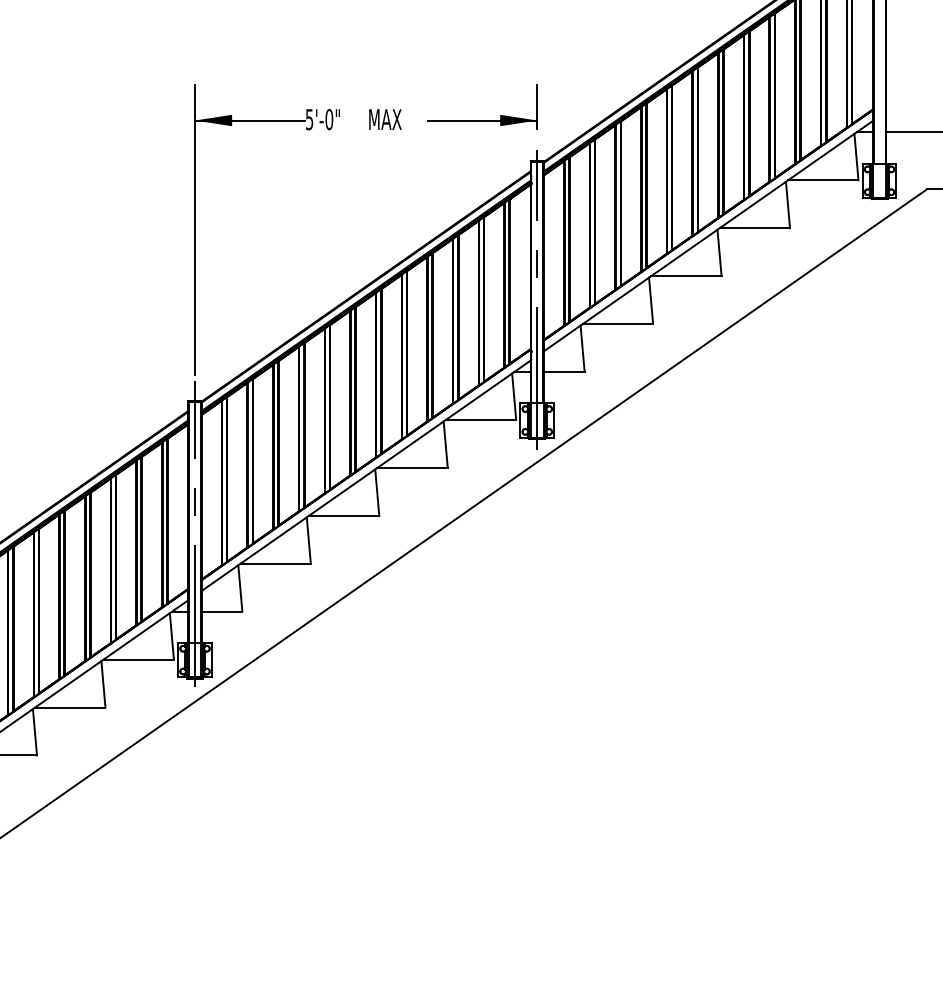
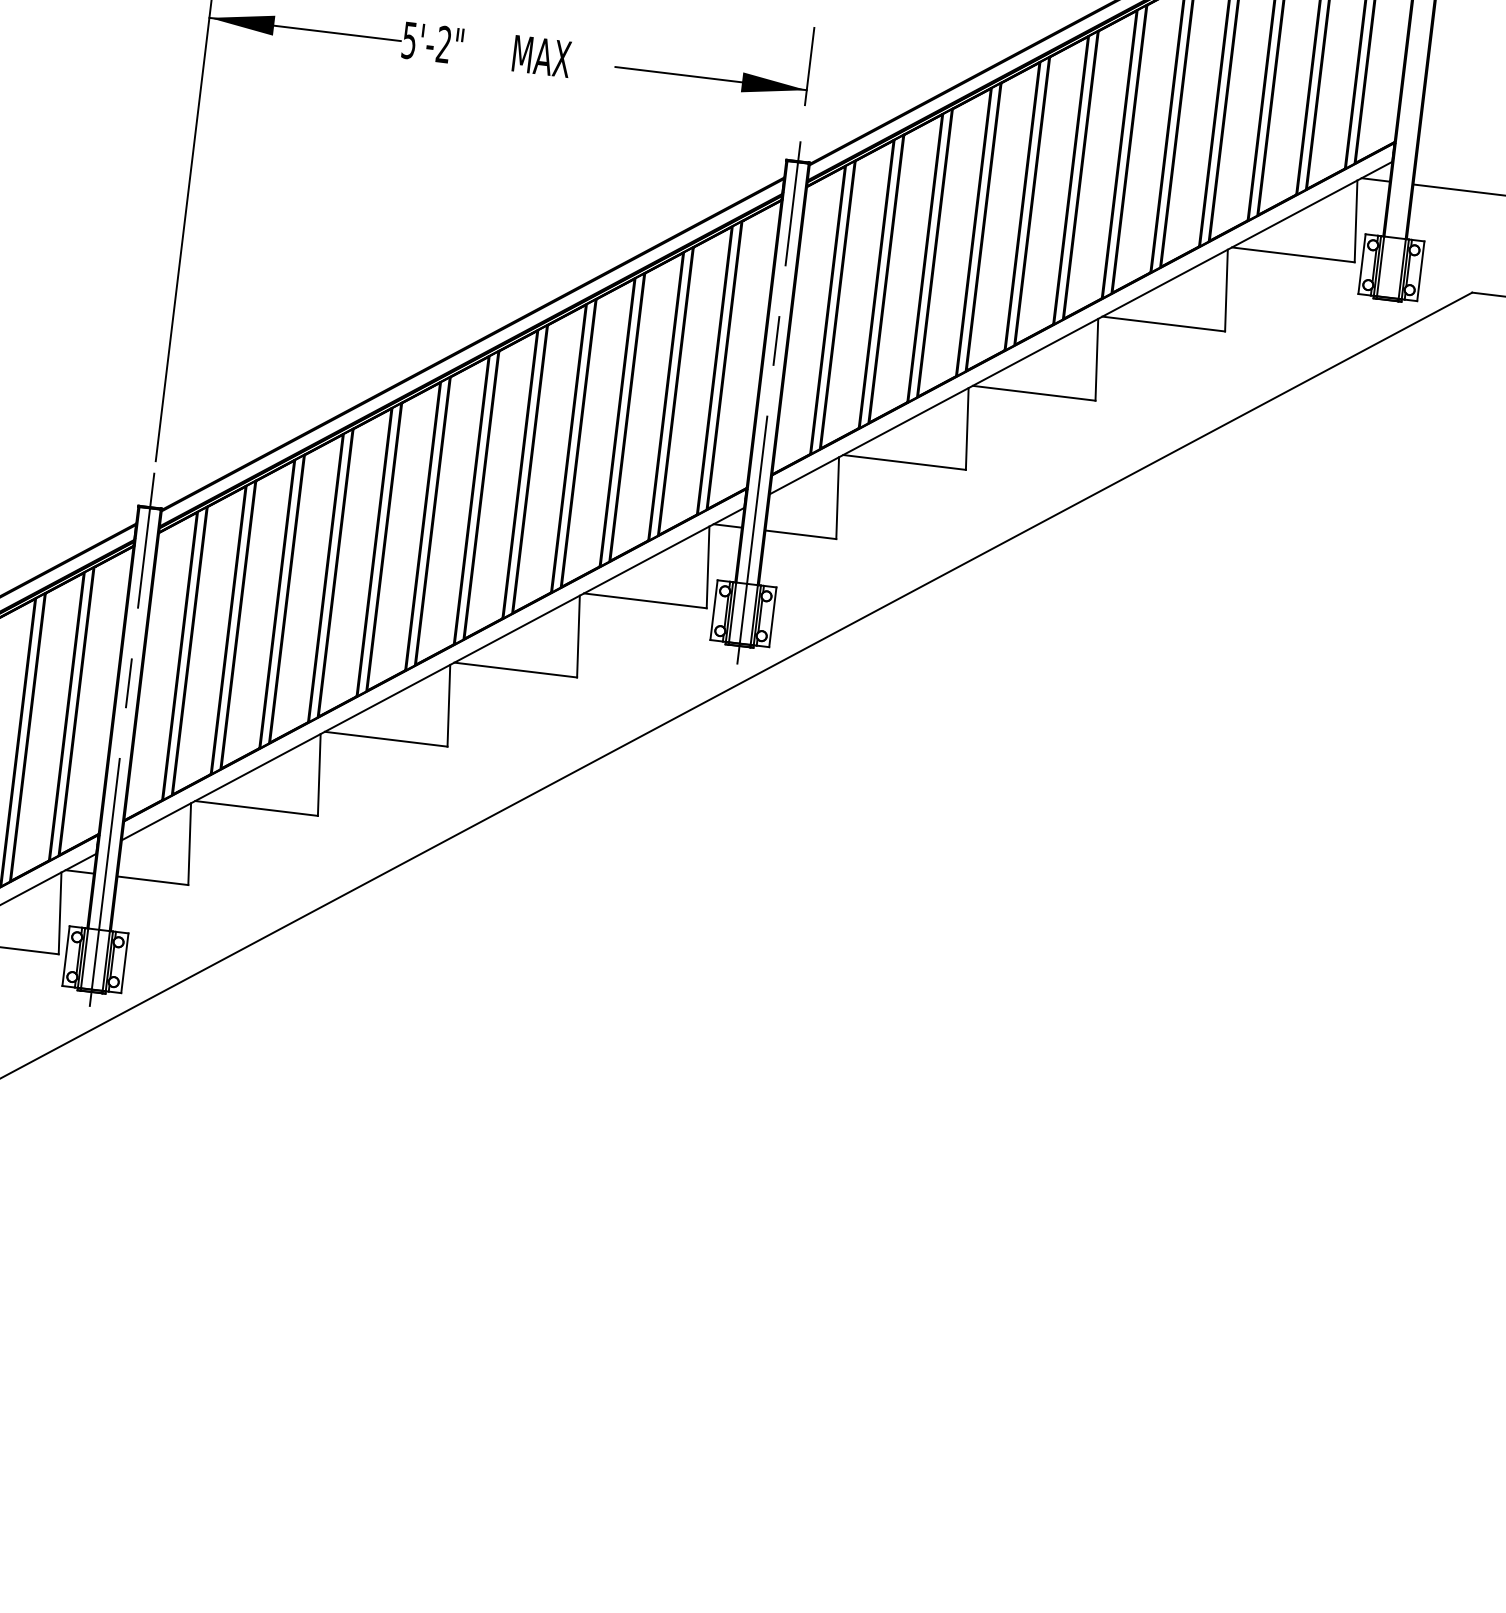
text: (329, 119) -> (444, 44), 5'-0" -> 5'-2"

